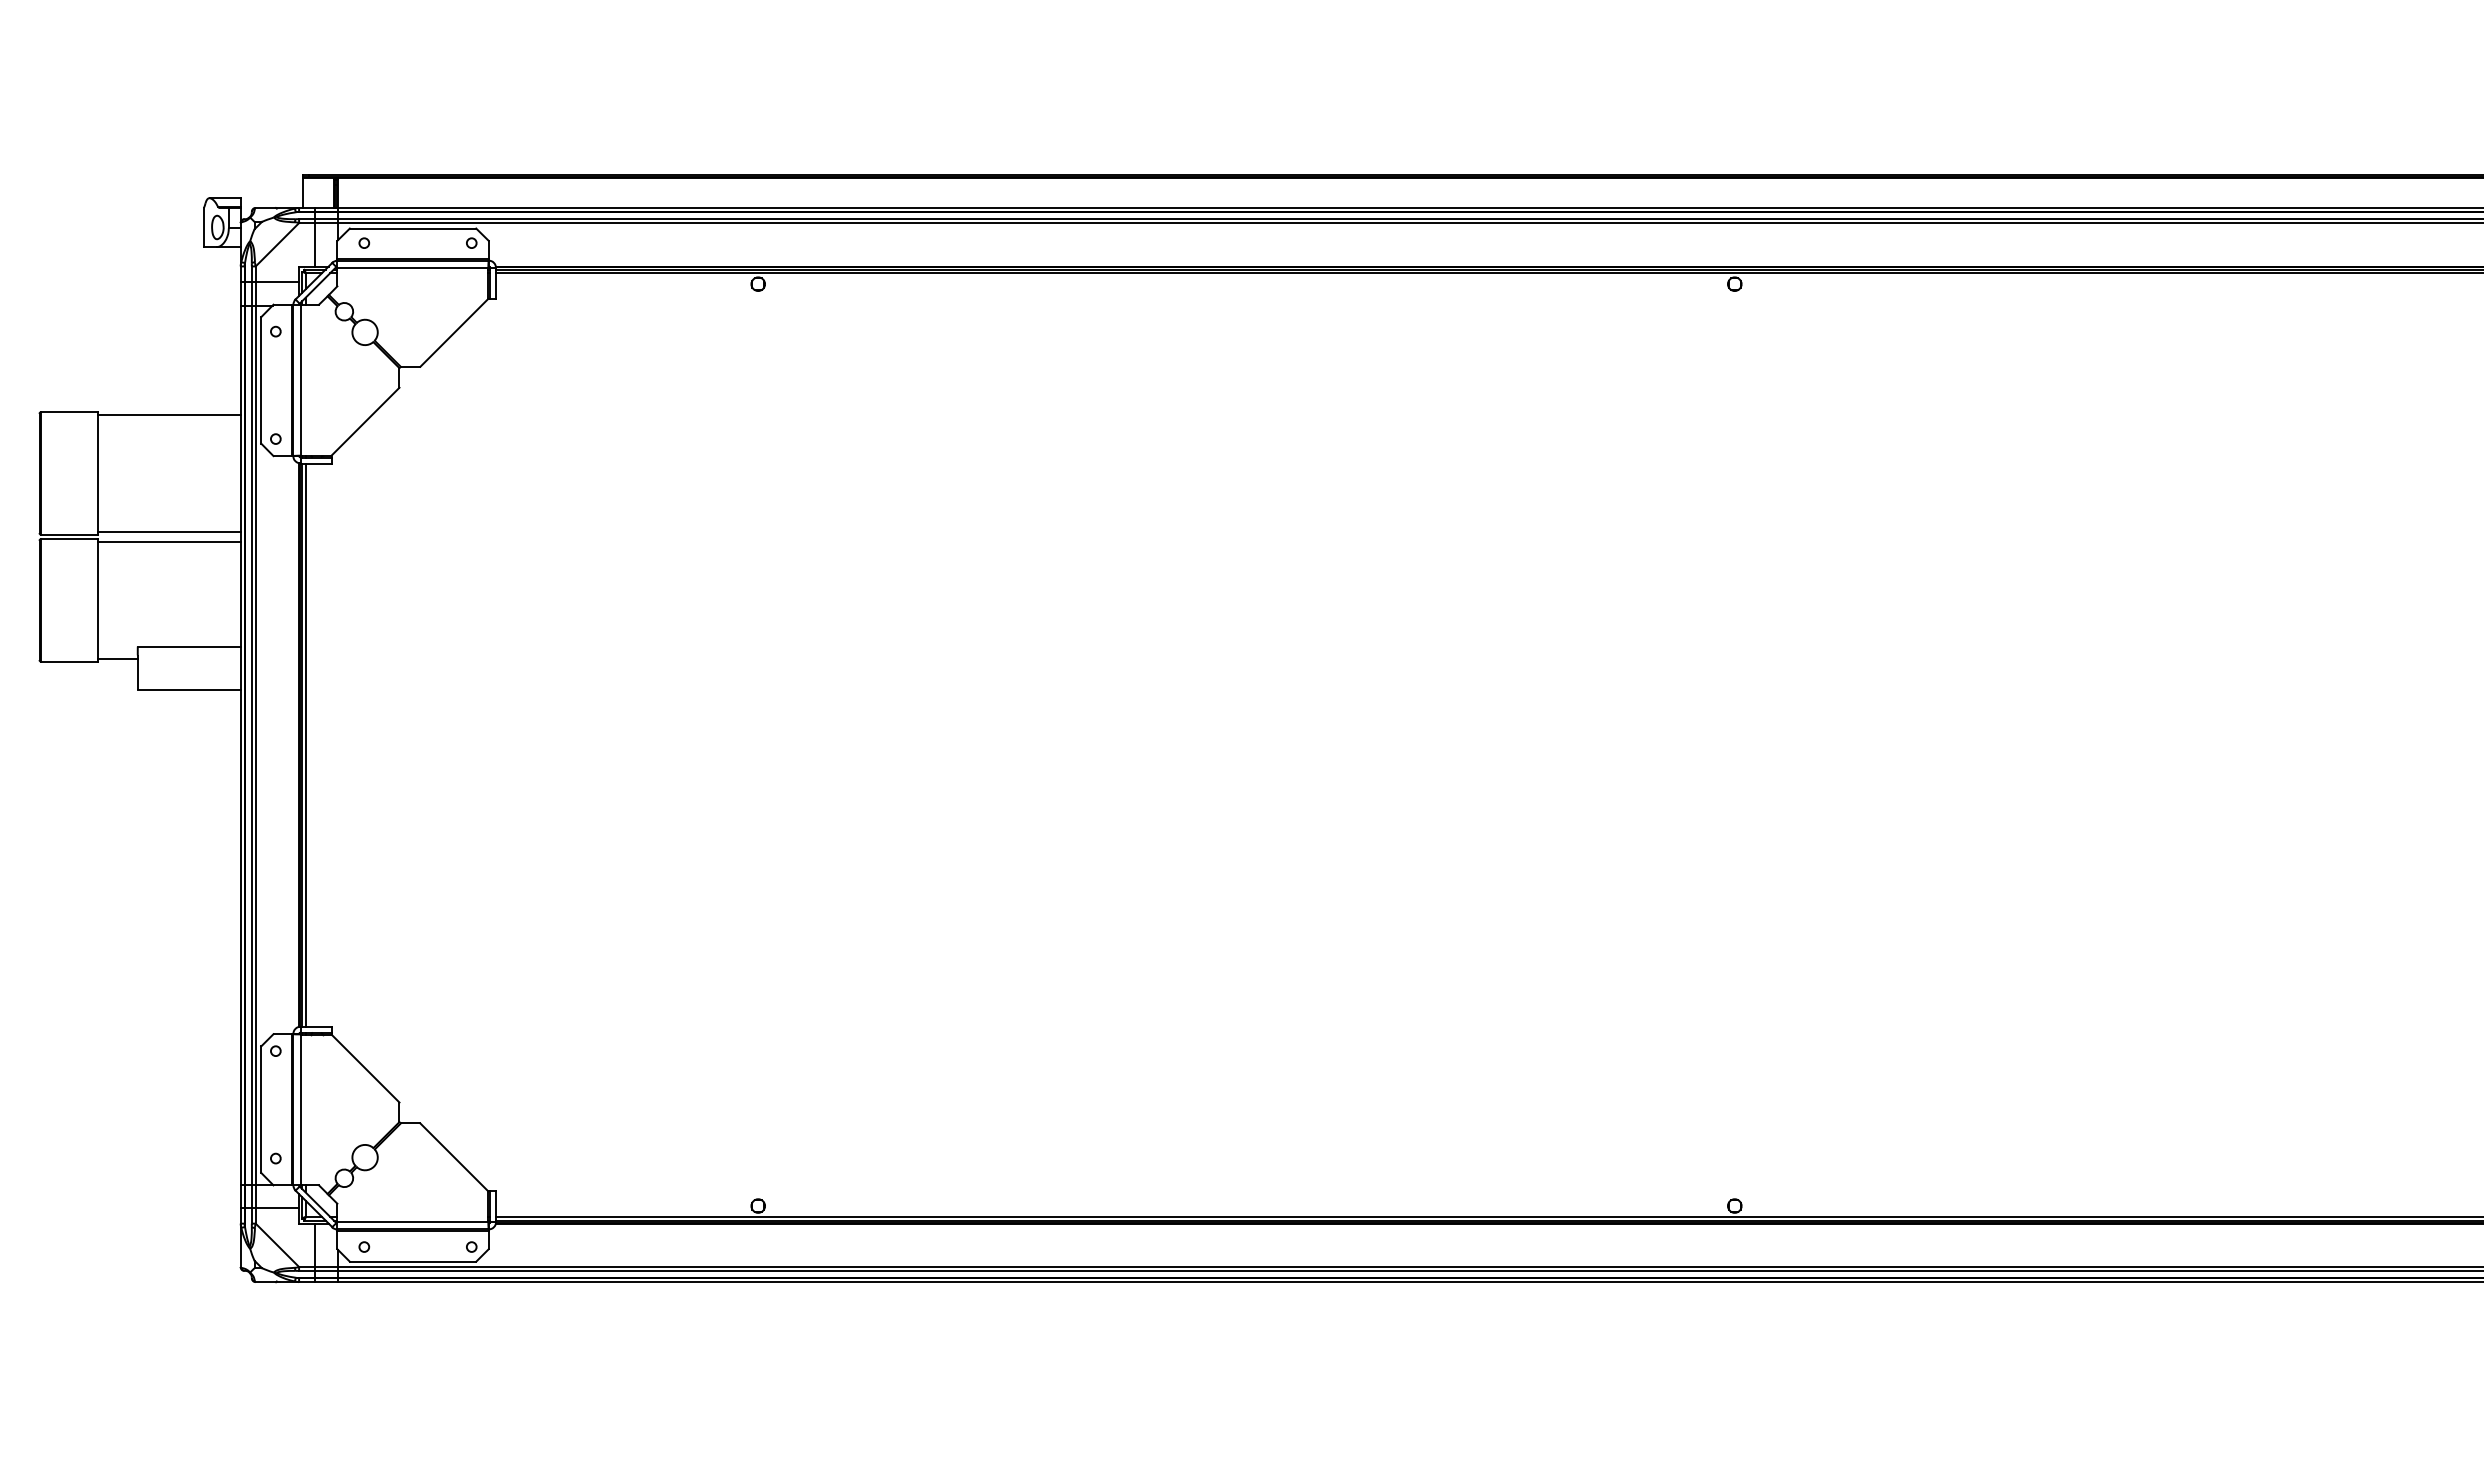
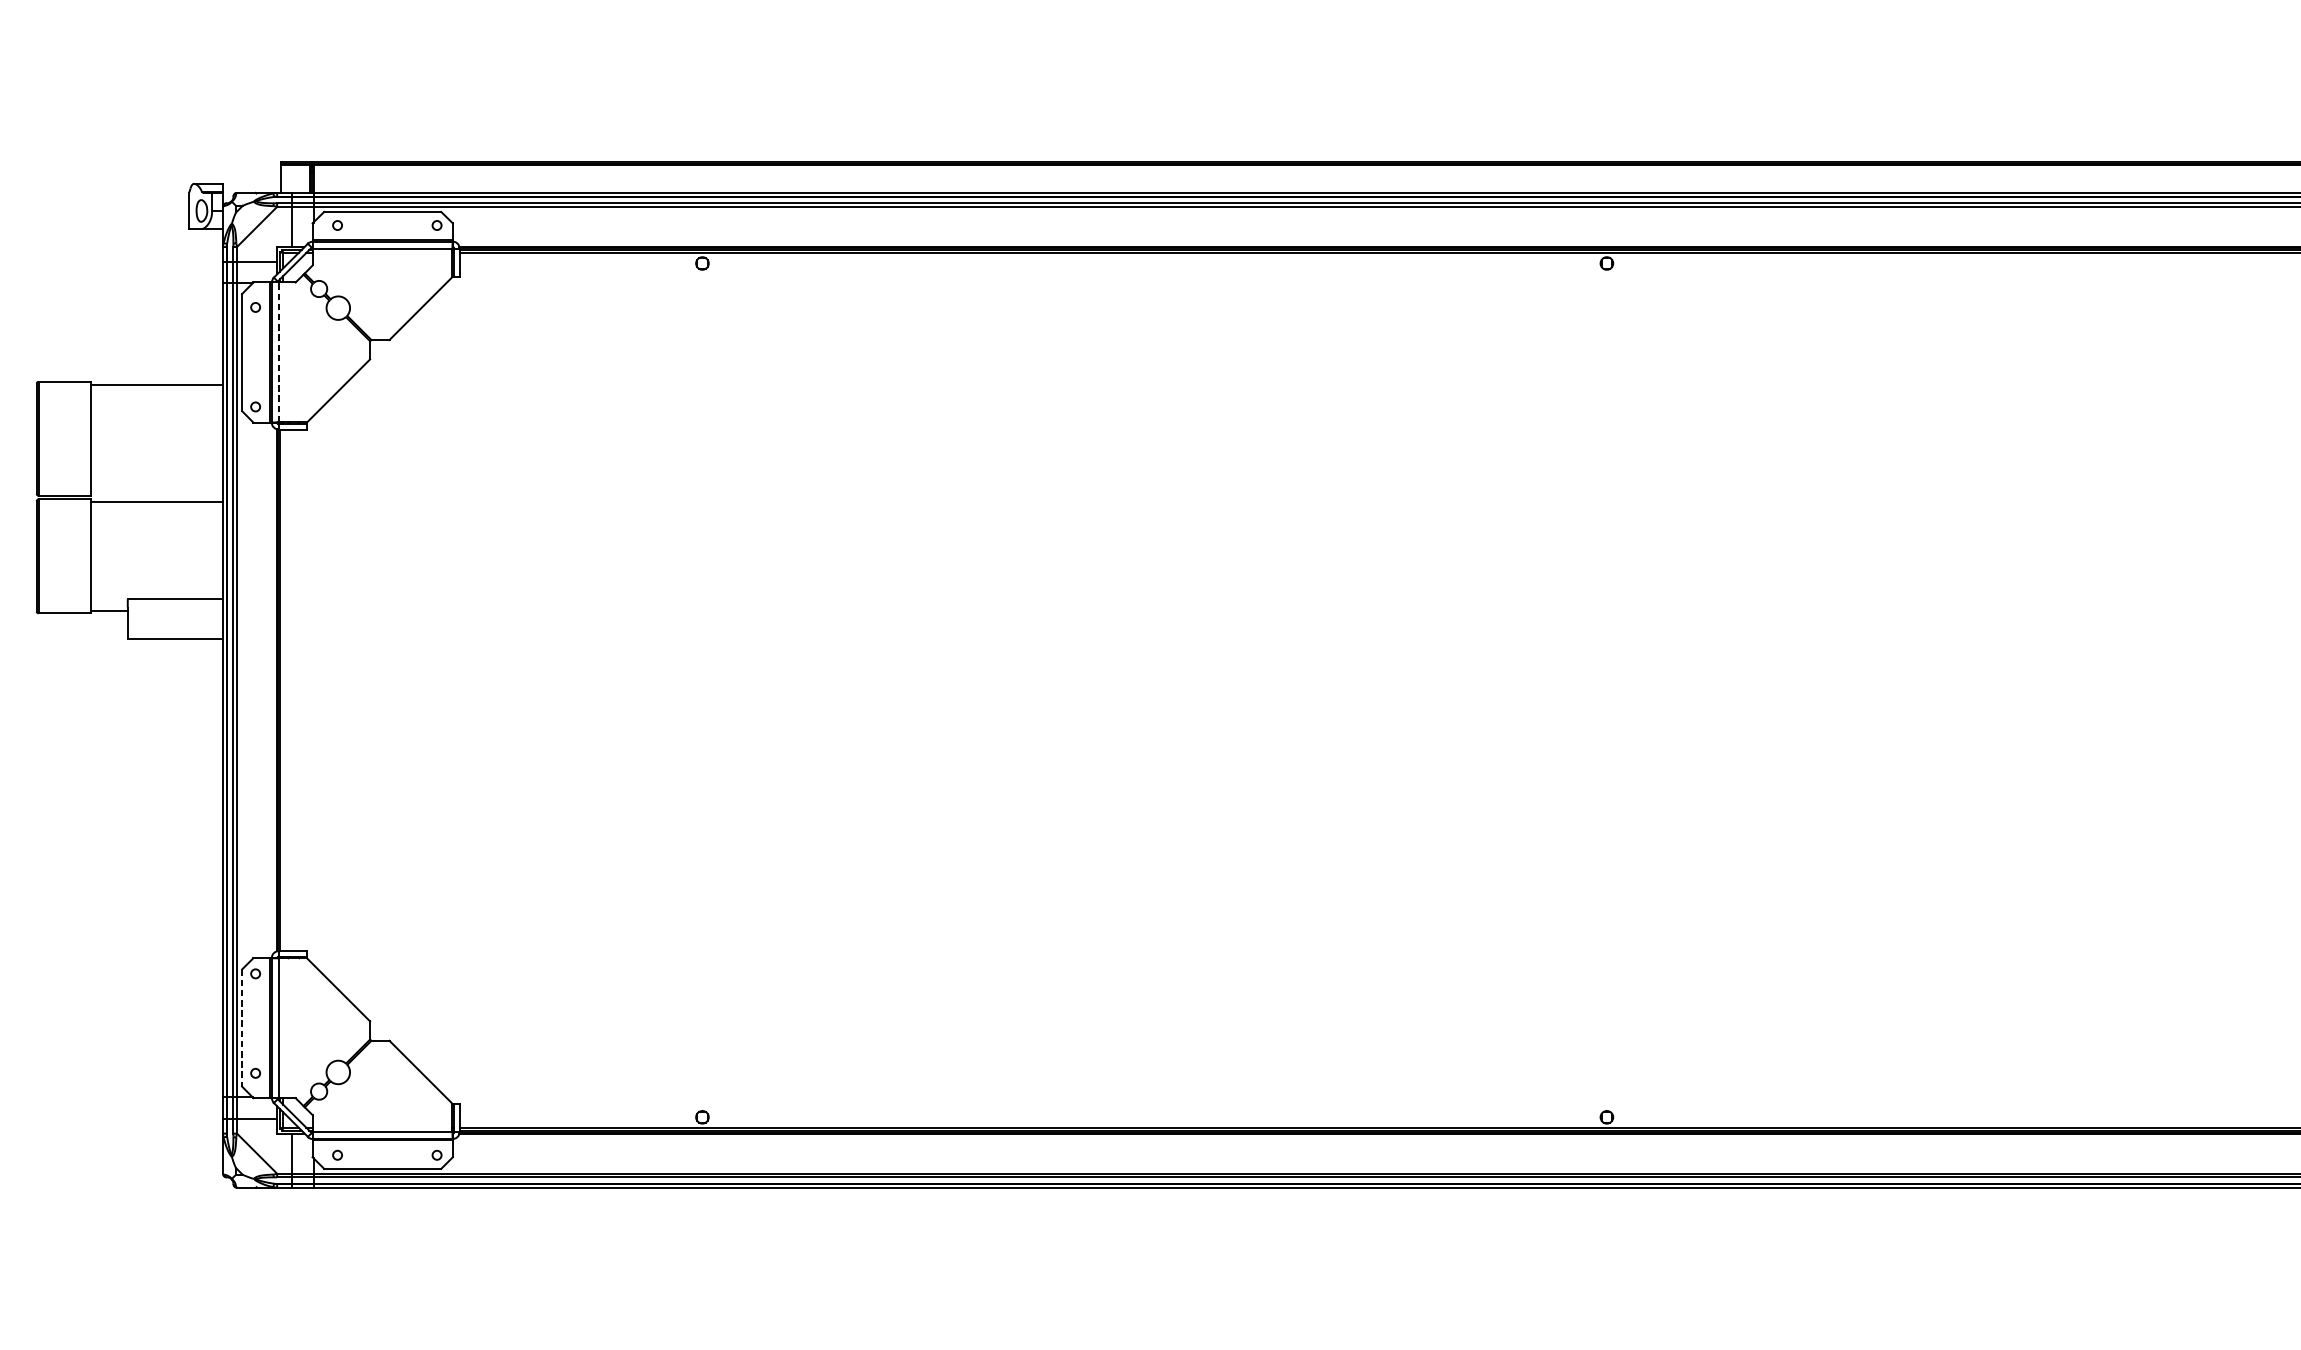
line: (300, 379) -> (278, 351), solid -> dashed
line: (169, 532) -> (157, 493), removed
line: (305, 744) -> (283, 689), removed
line: (261, 1110) -> (242, 1028), solid -> dashed

